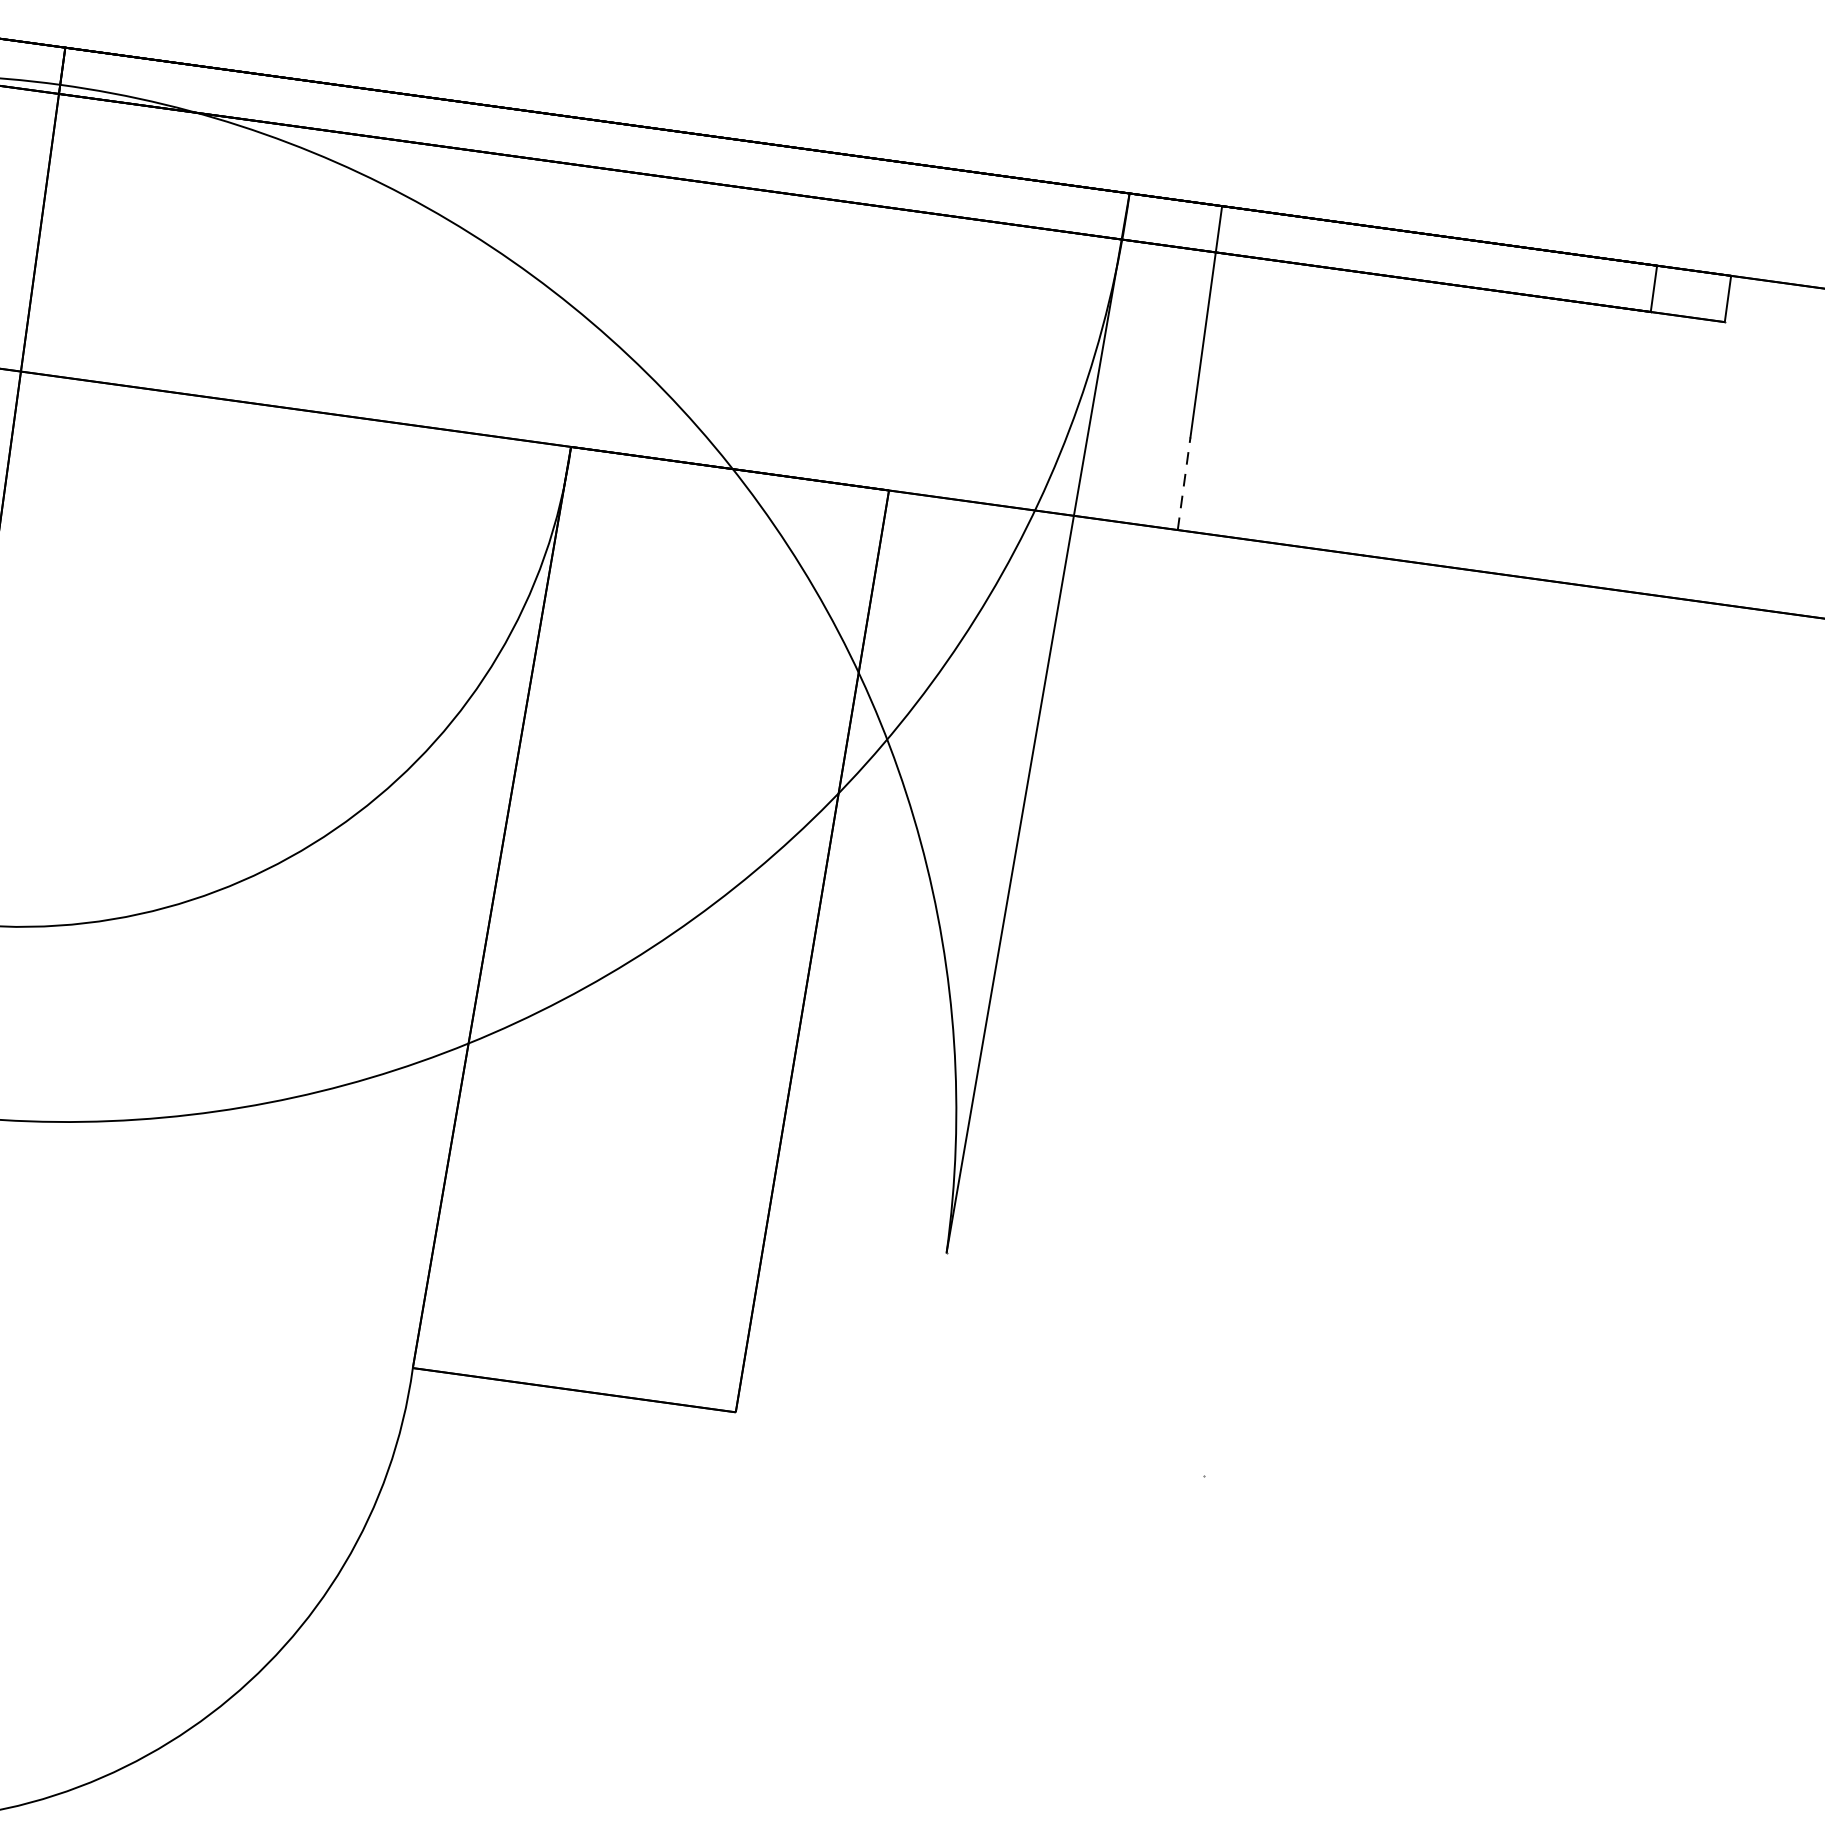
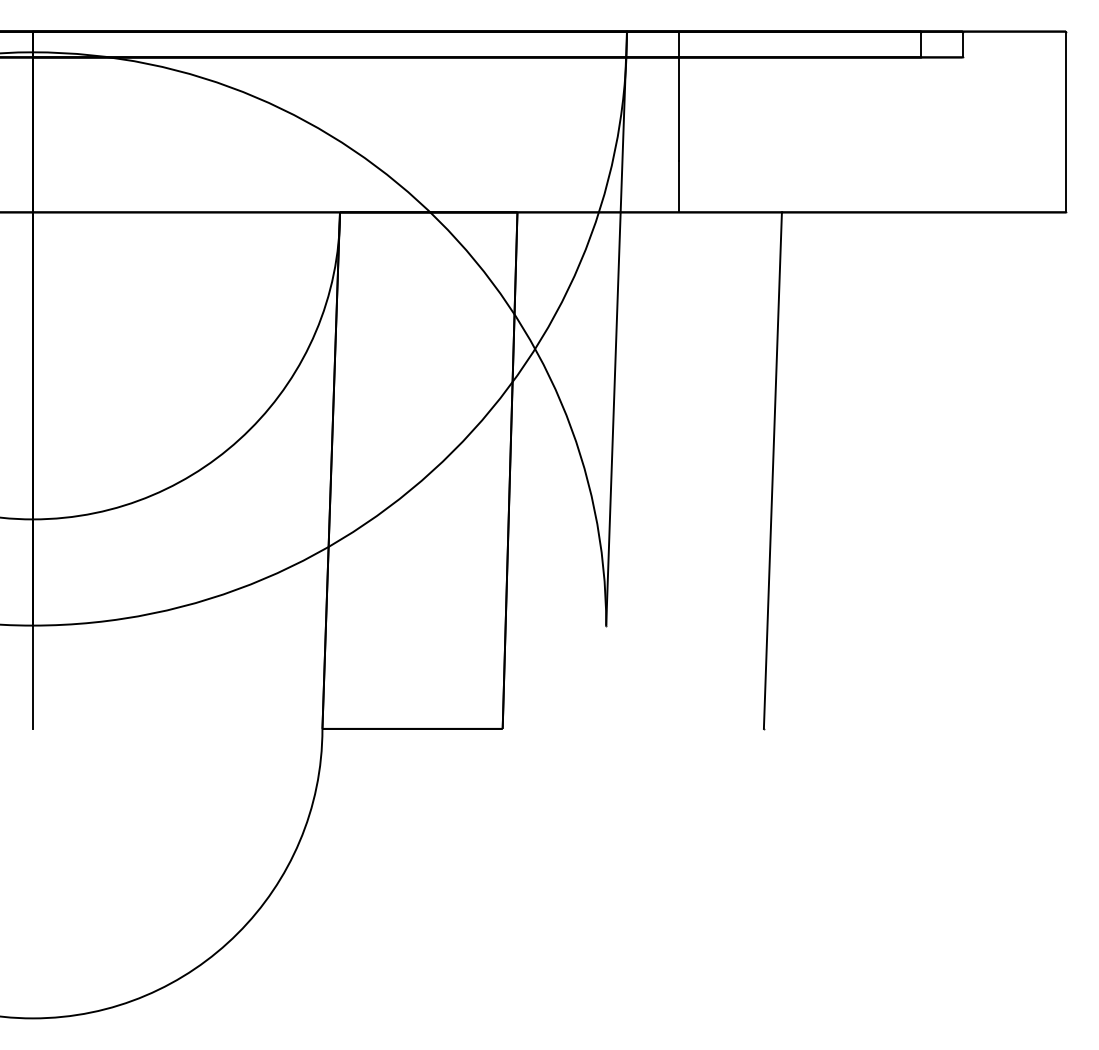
line: (1183, 483) -> (678, 186), dashed -> solid
line: (1282, 1015) -> (772, 470), added

